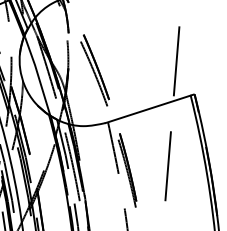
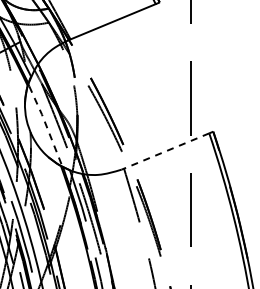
line: (38, 76) -> (46, 126), solid -> dashed
line: (148, 109) -> (165, 151), solid -> dashed

